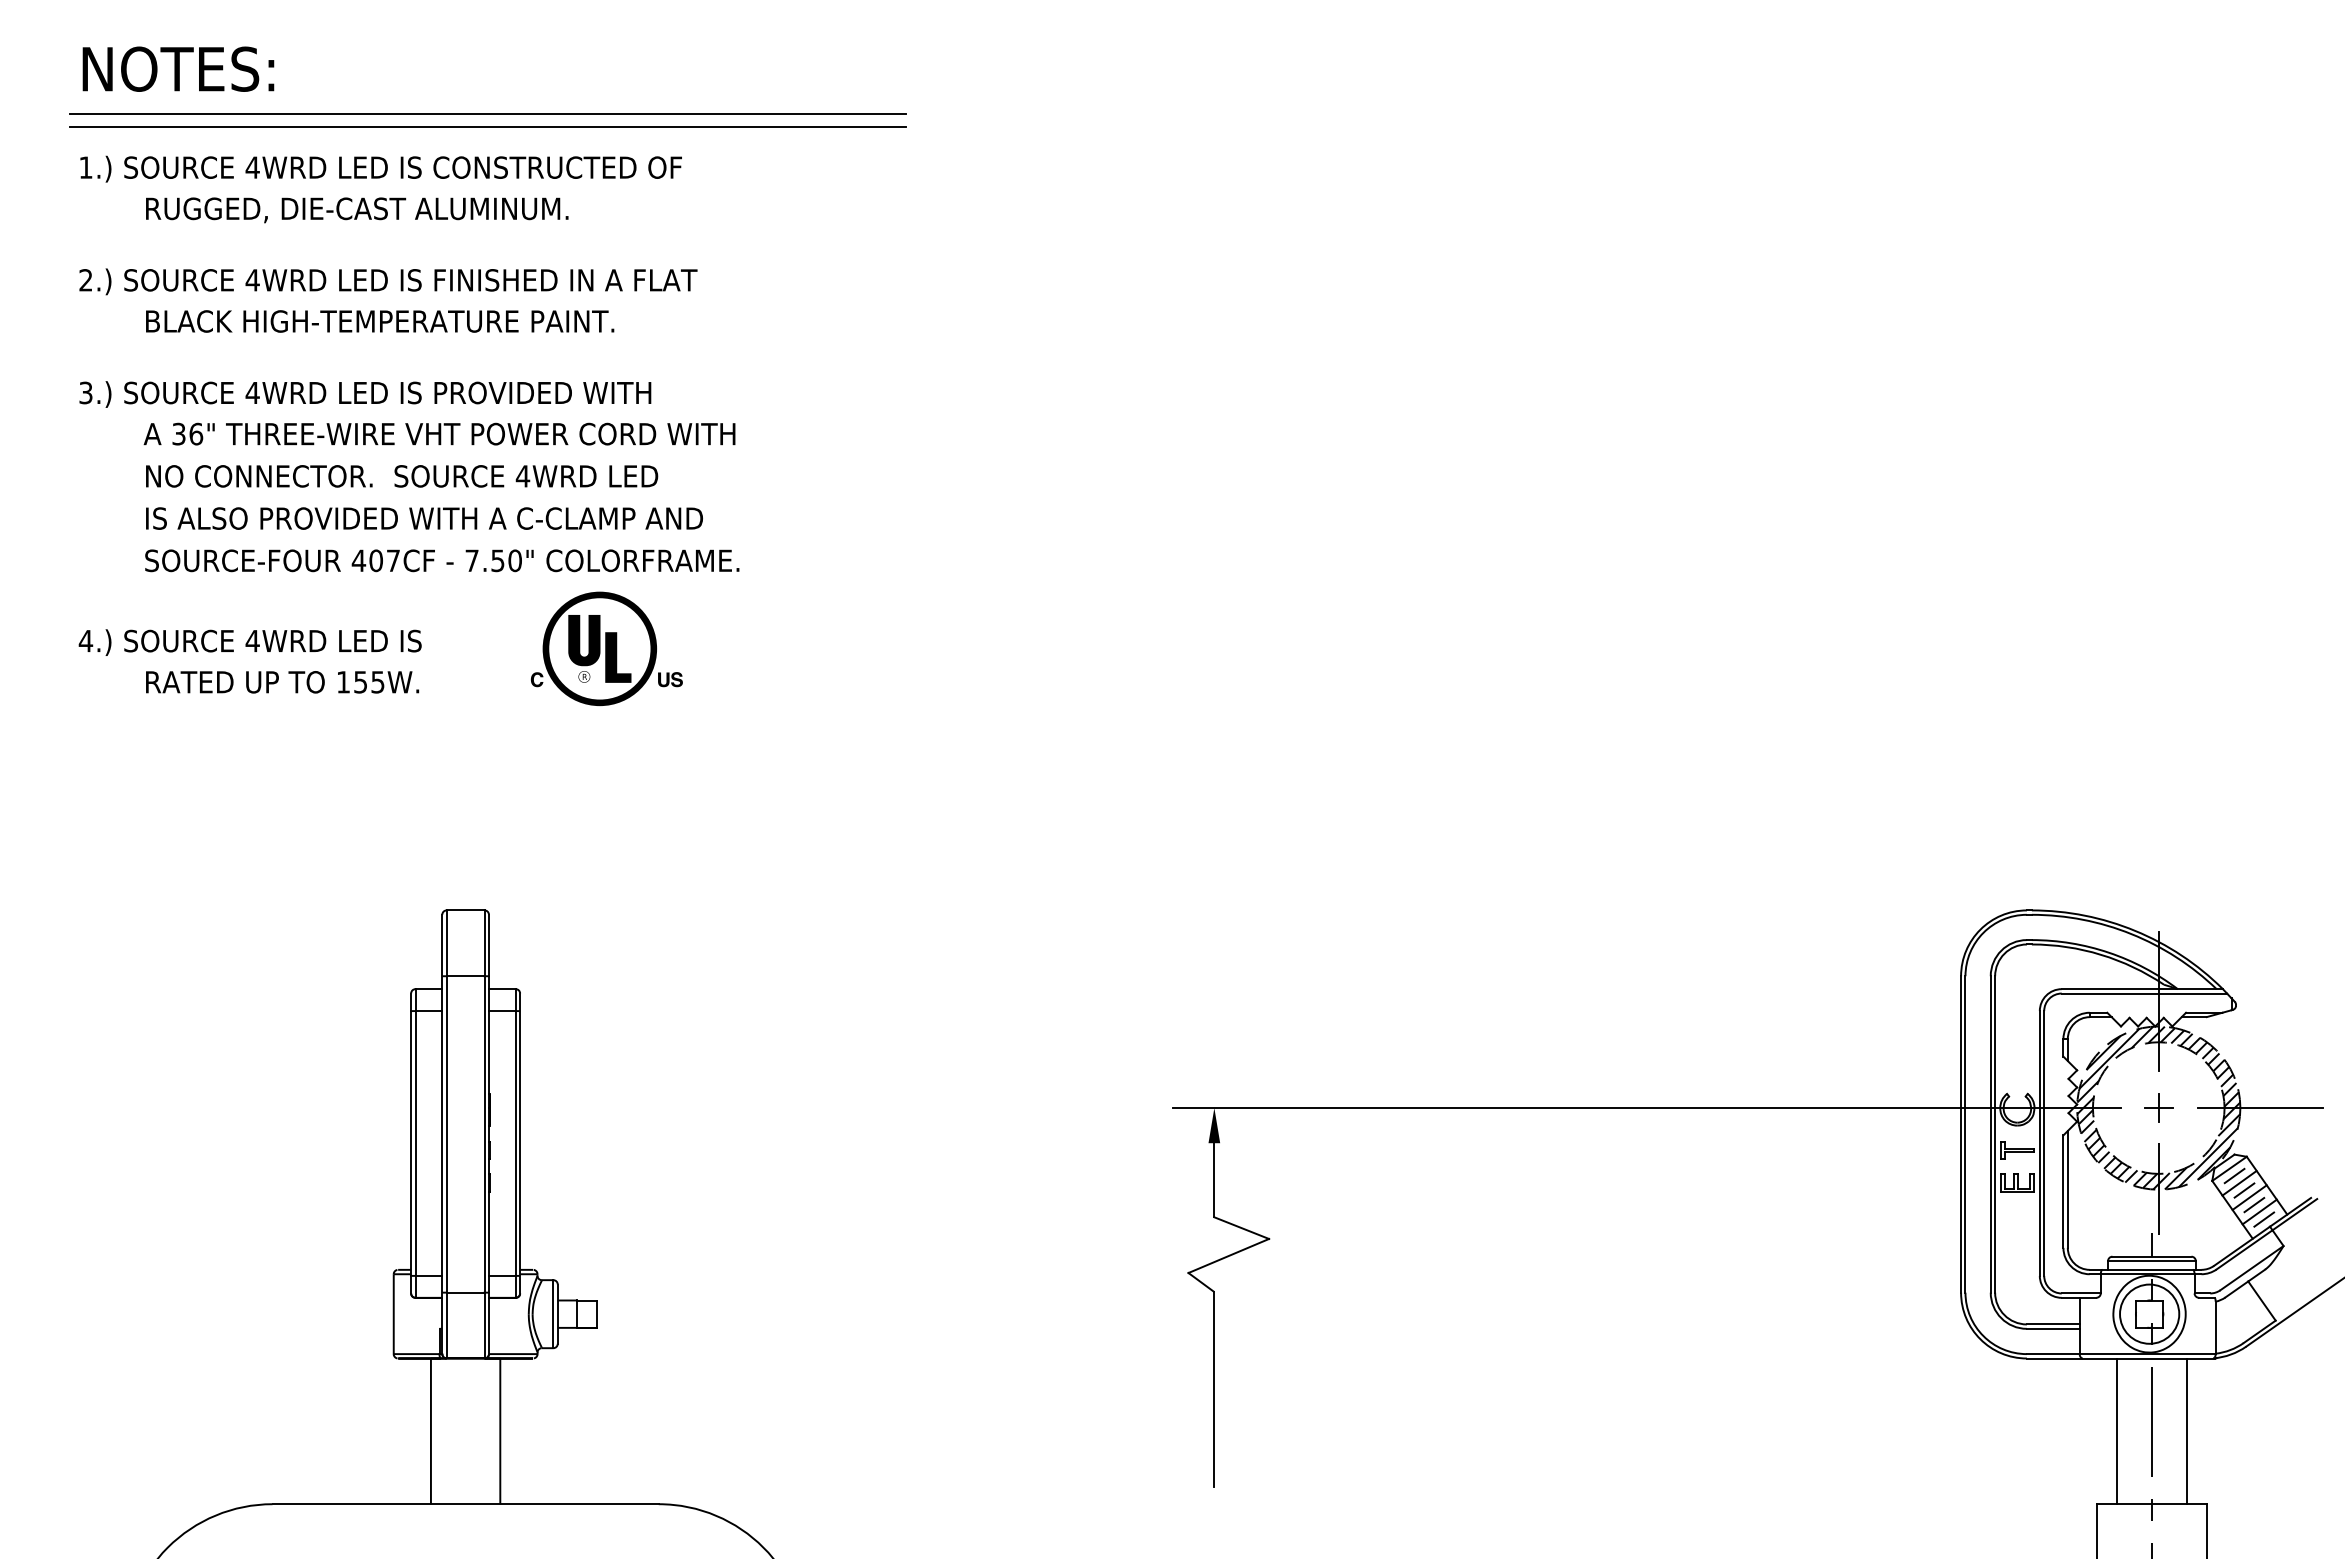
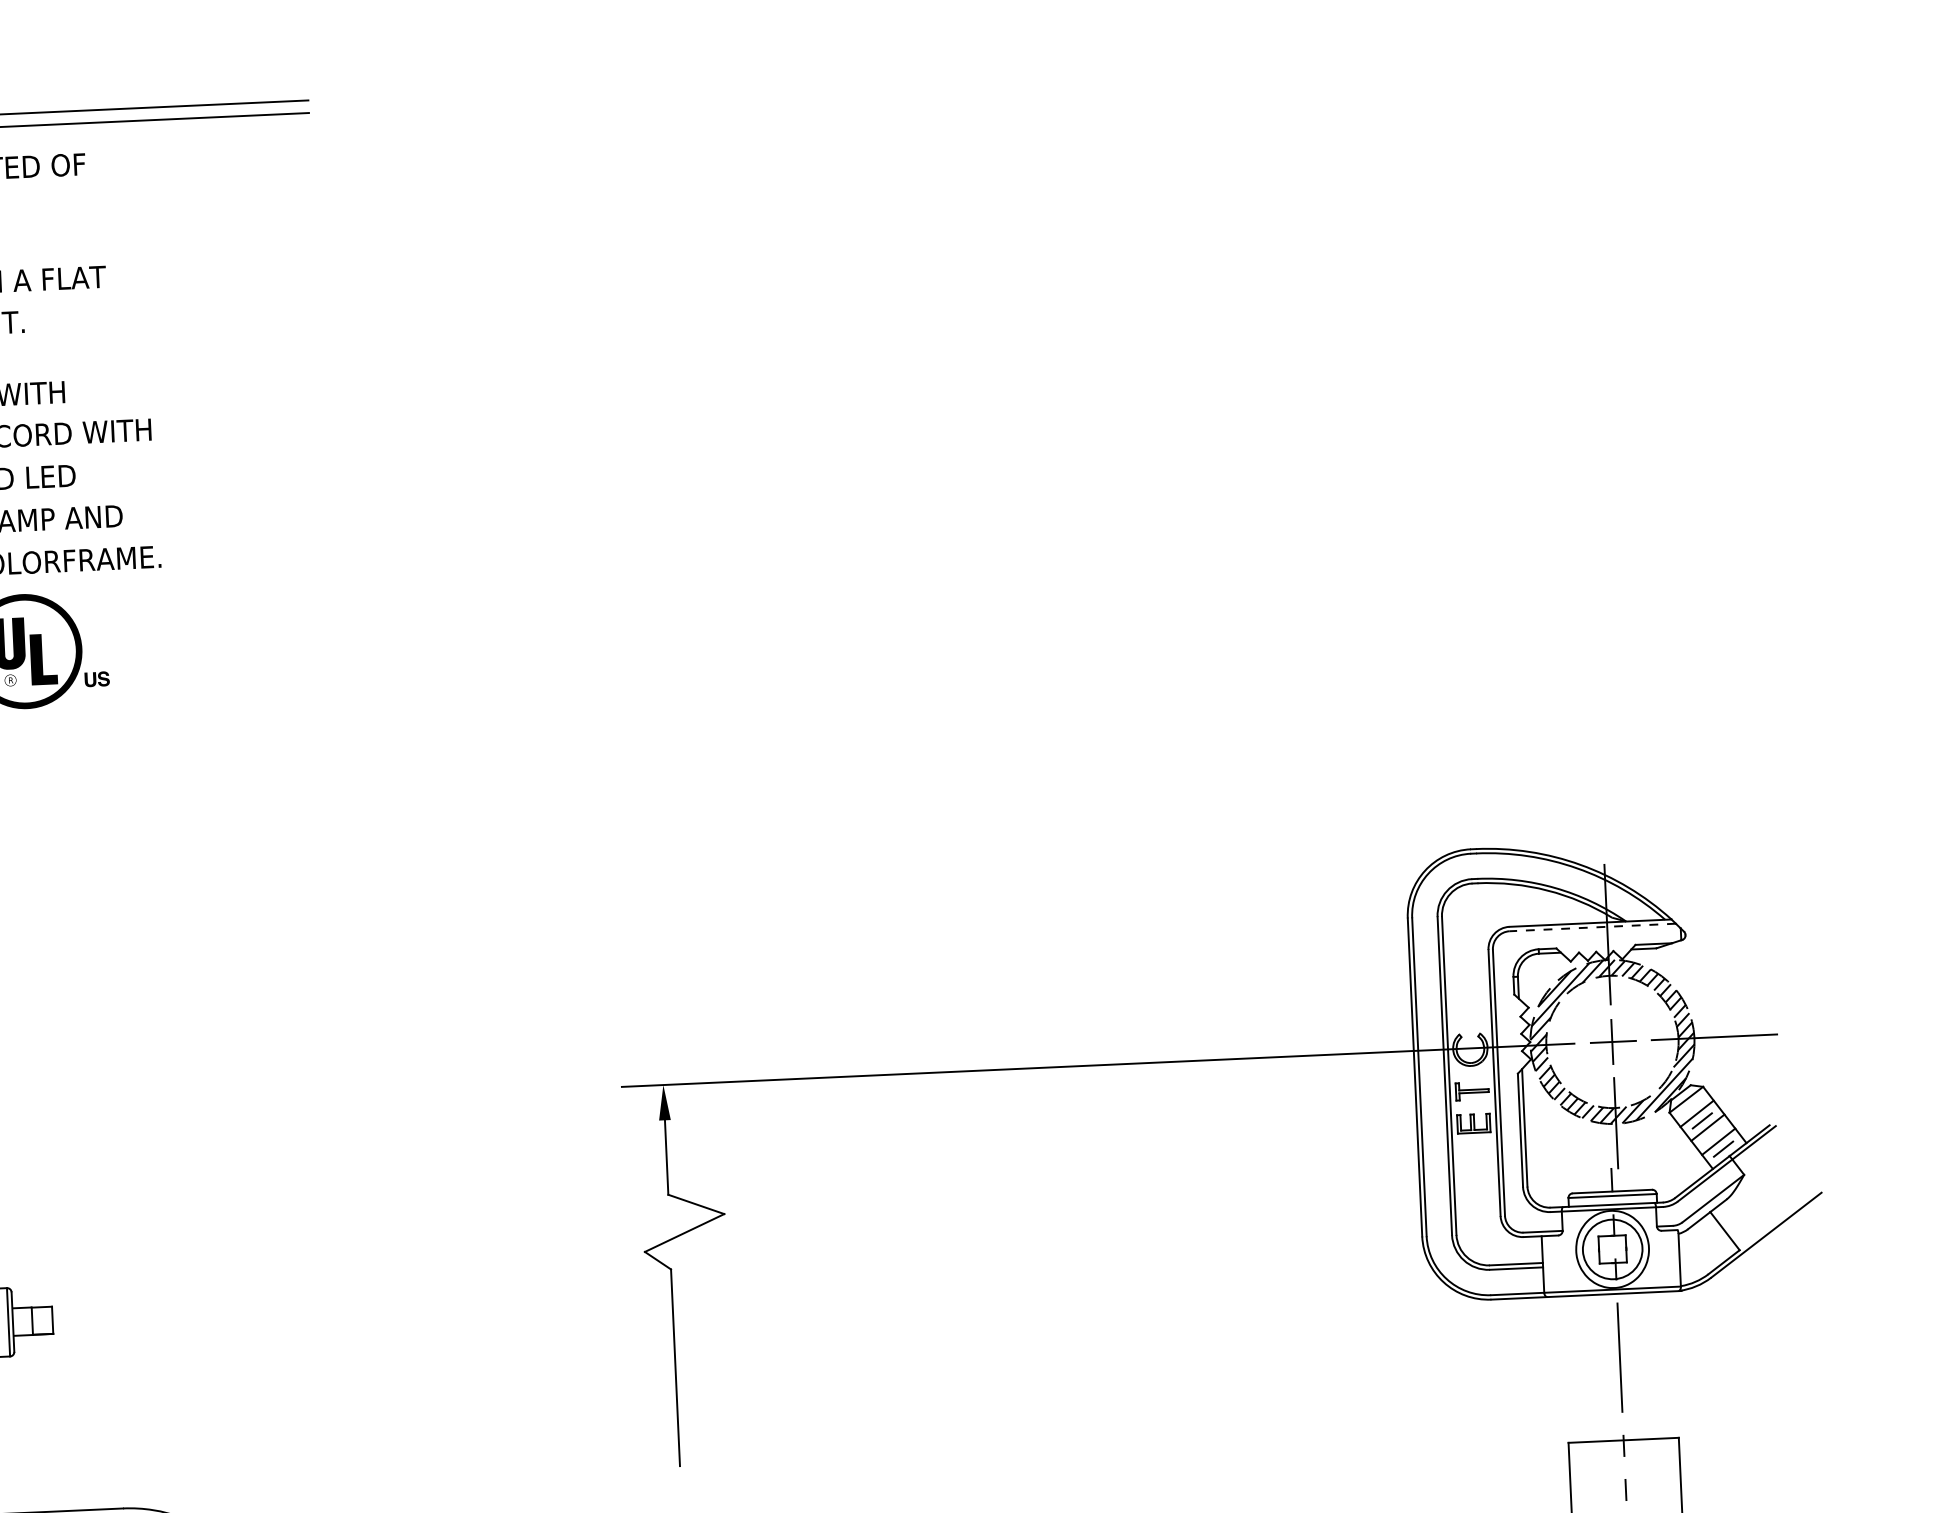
line: (2144, 993) -> (1592, 927), solid -> dashed
part: (2158, 1107) -> (1612, 1041), size x1.6
line: (2234, 1175) -> (1691, 1106), removed
line: (2254, 1204) -> (1713, 1134), removed
line: (2117, 1431) -> (1585, 1368), removed
line: (2186, 1431) -> (1655, 1365), removed

